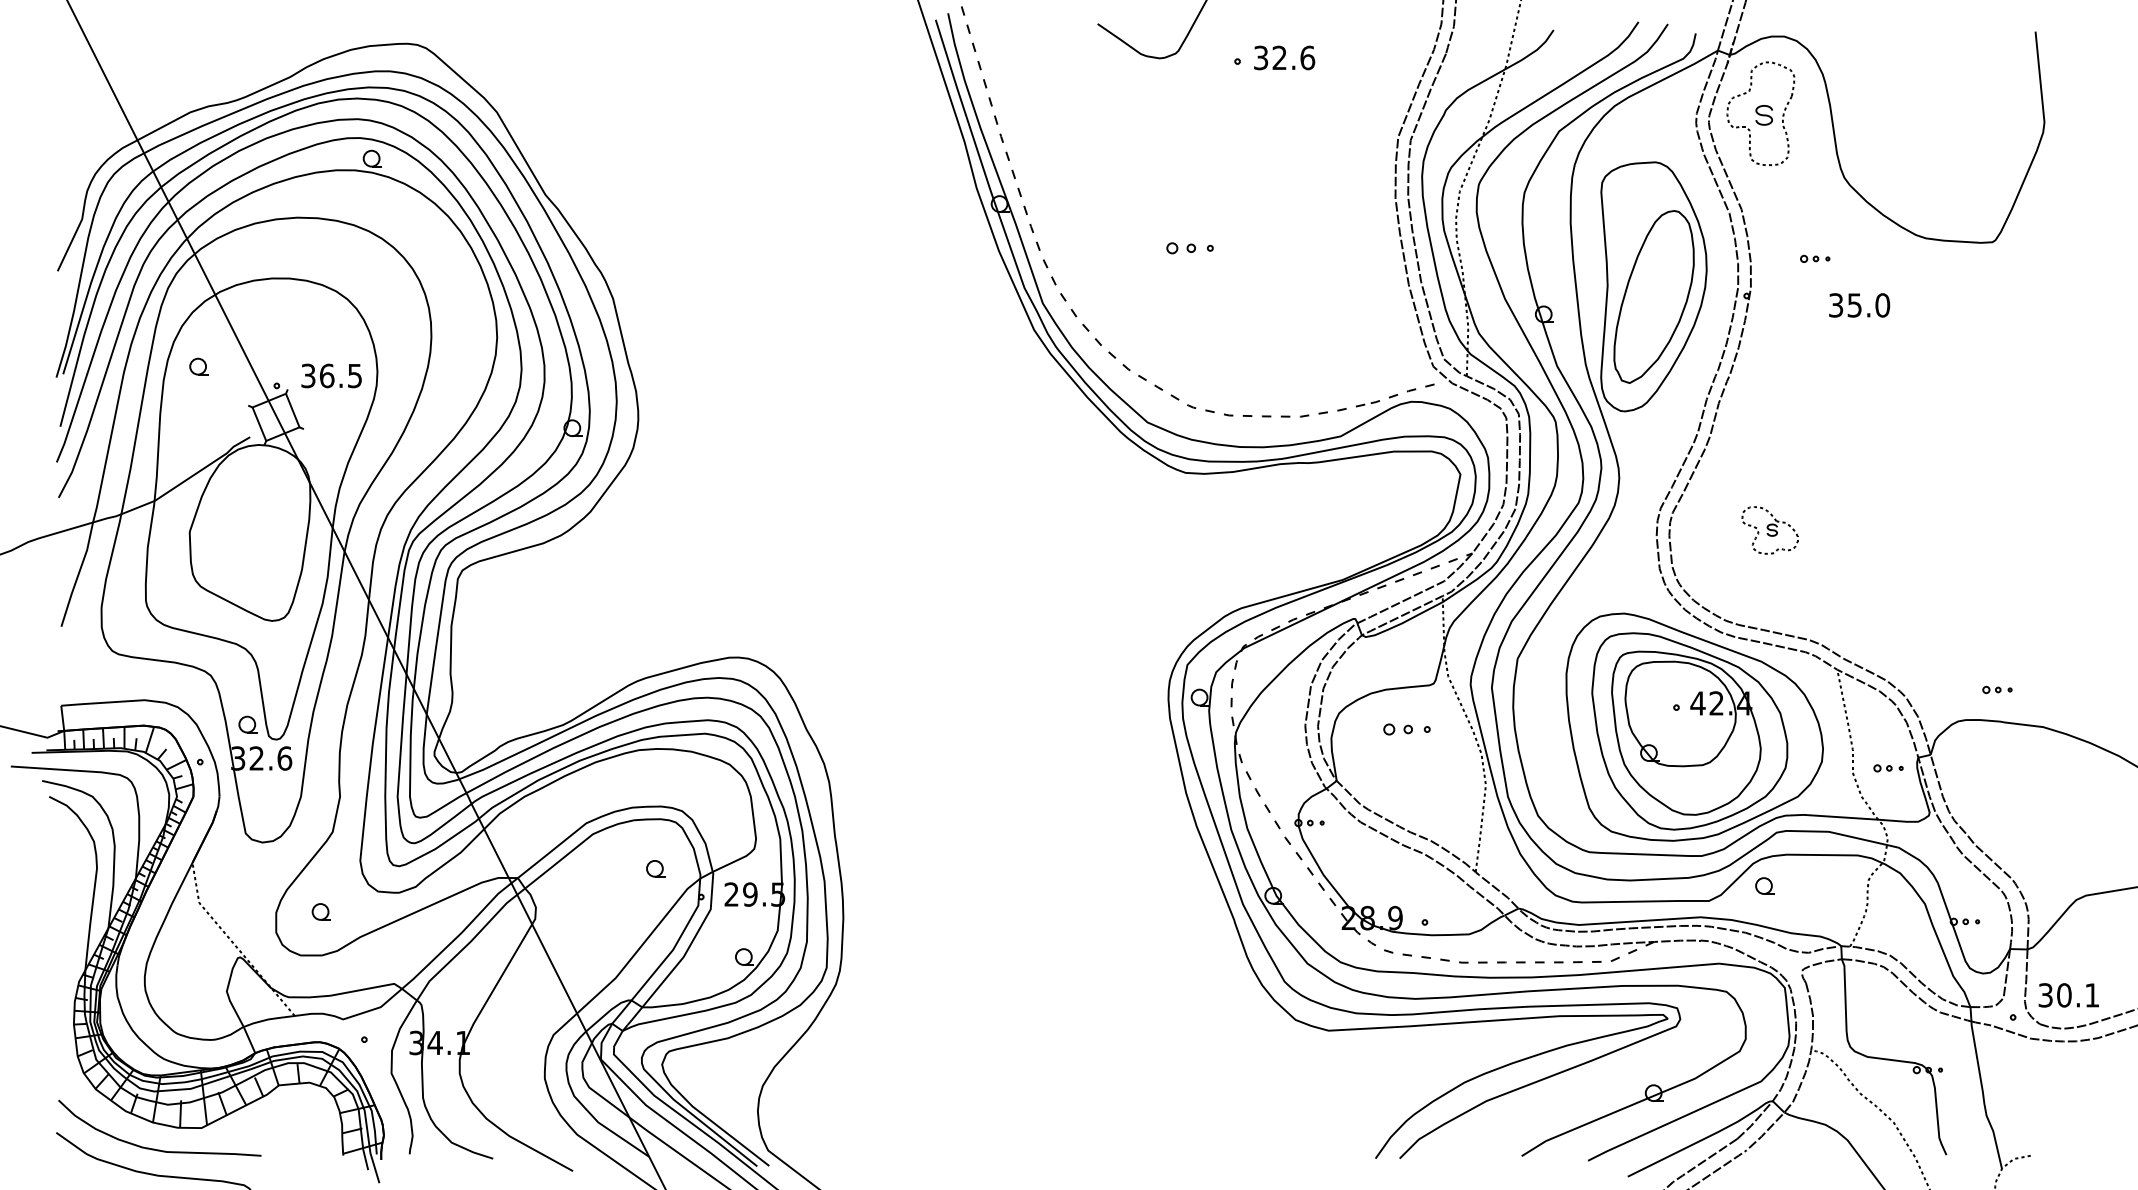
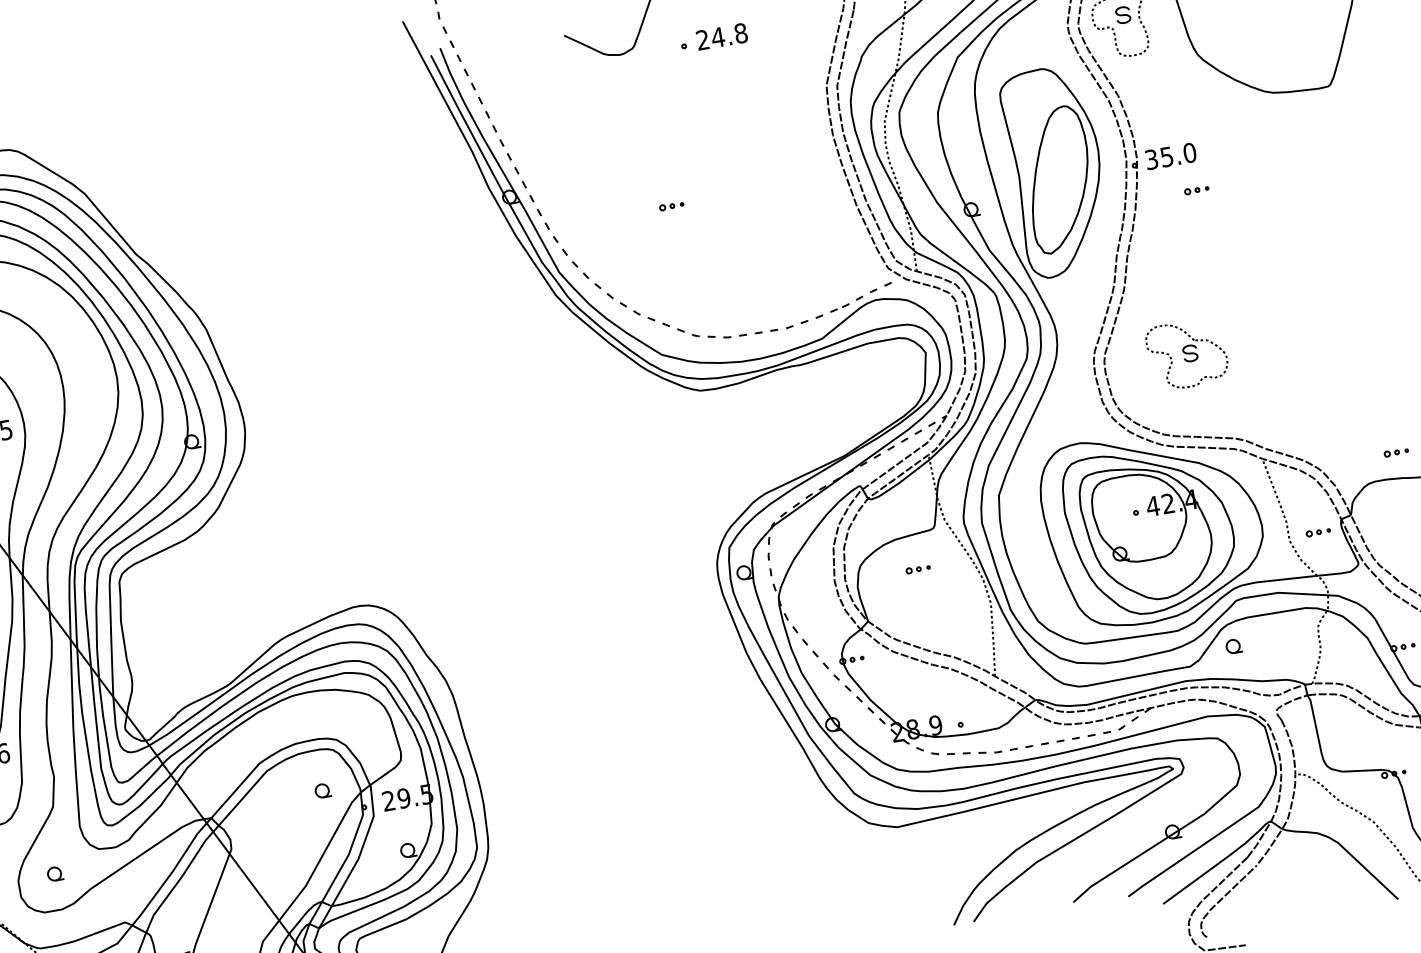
text: (1284, 57) -> (721, 36), 32.6 -> 24.8
part: (1189, 248) -> (671, 206), size x0.62
part: (1815, 258) -> (1196, 189), moved
text: (1859, 305) -> (1170, 156), moved
part: (1769, 530) -> (1186, 354), size x1.67
part: (1406, 729) -> (917, 569), size x0.62

